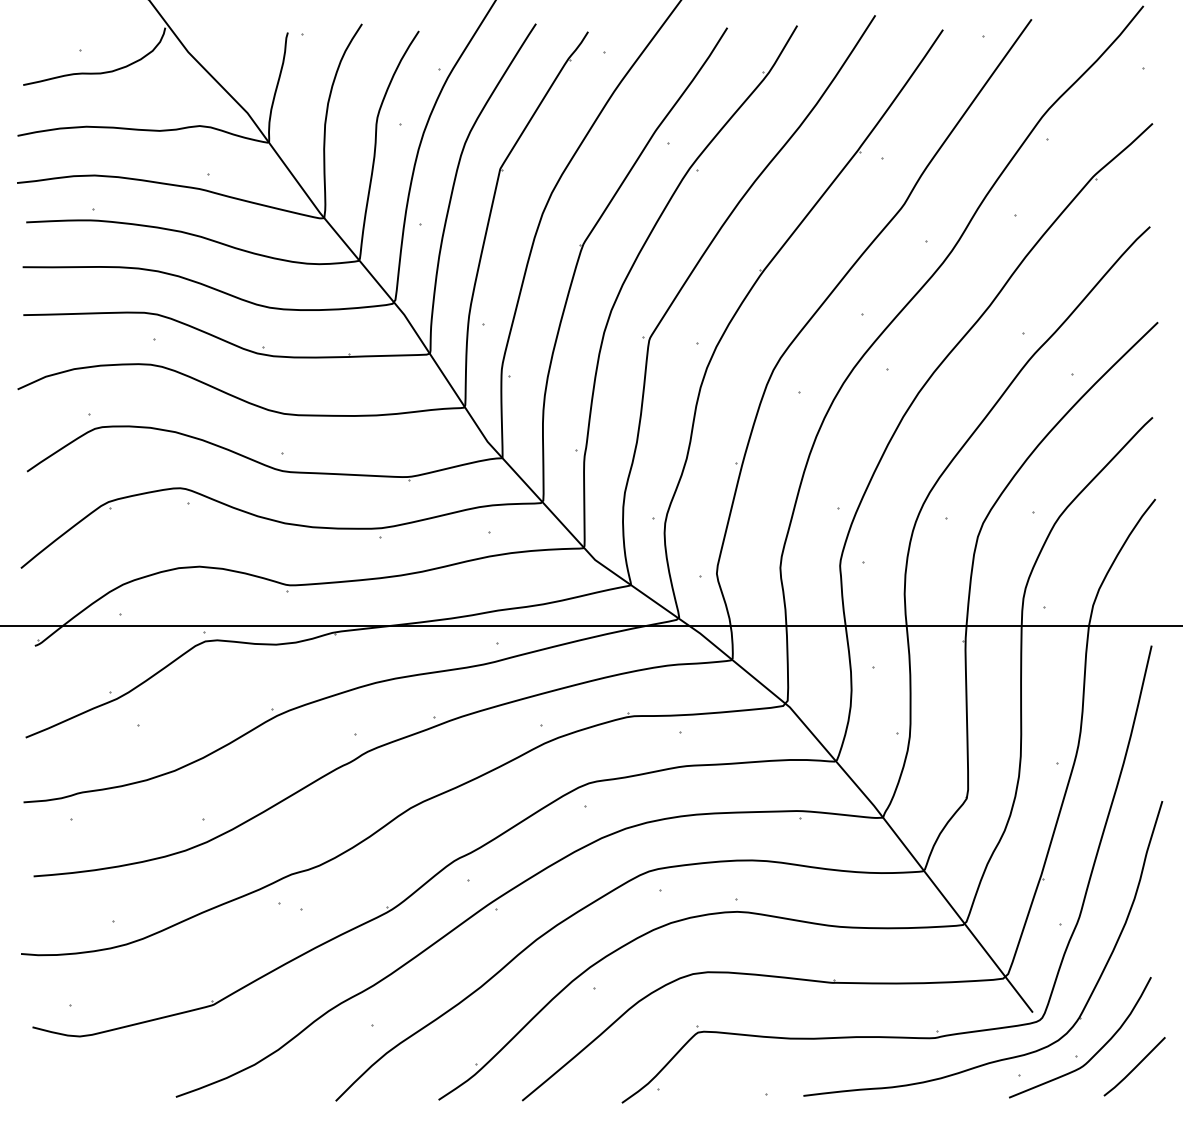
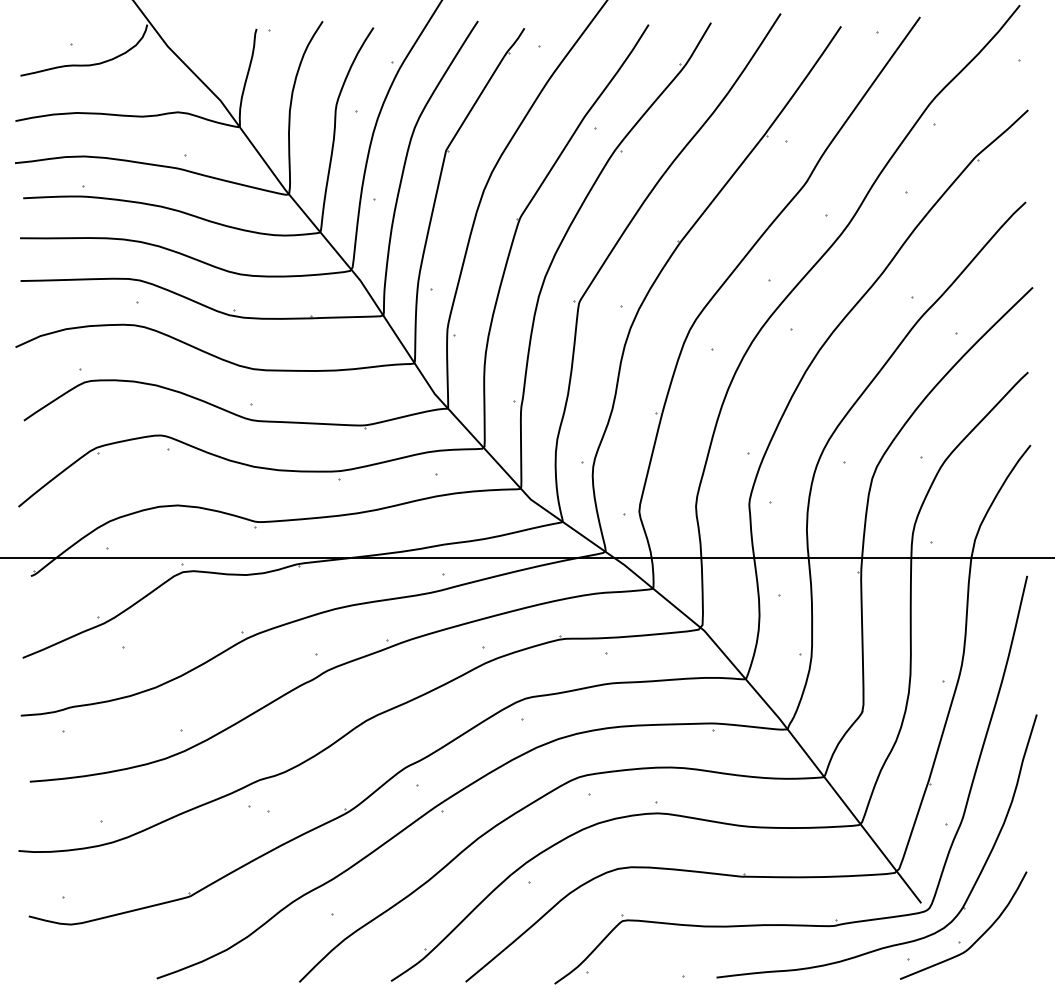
line: (1135, 1066) -> (1012, 951), removed

